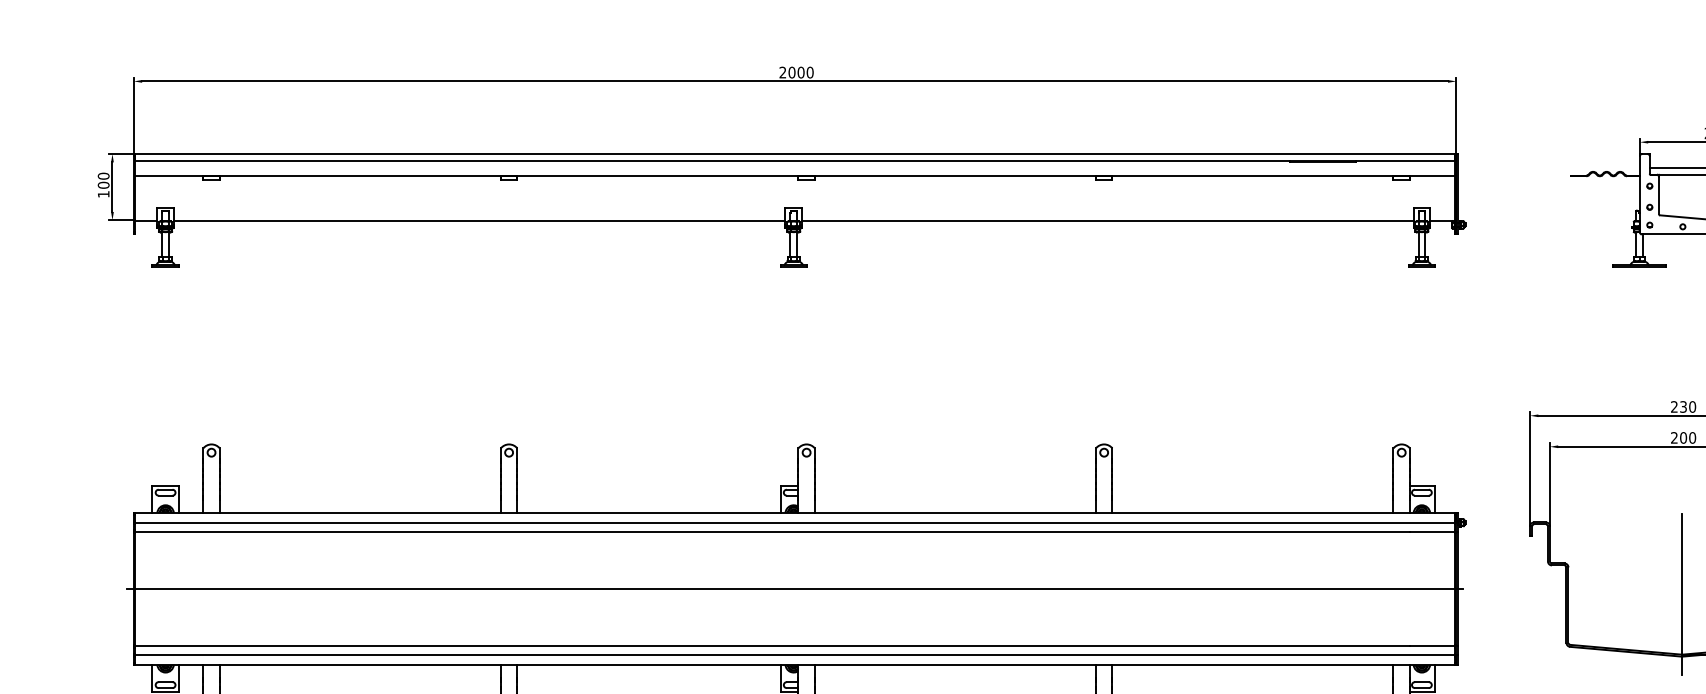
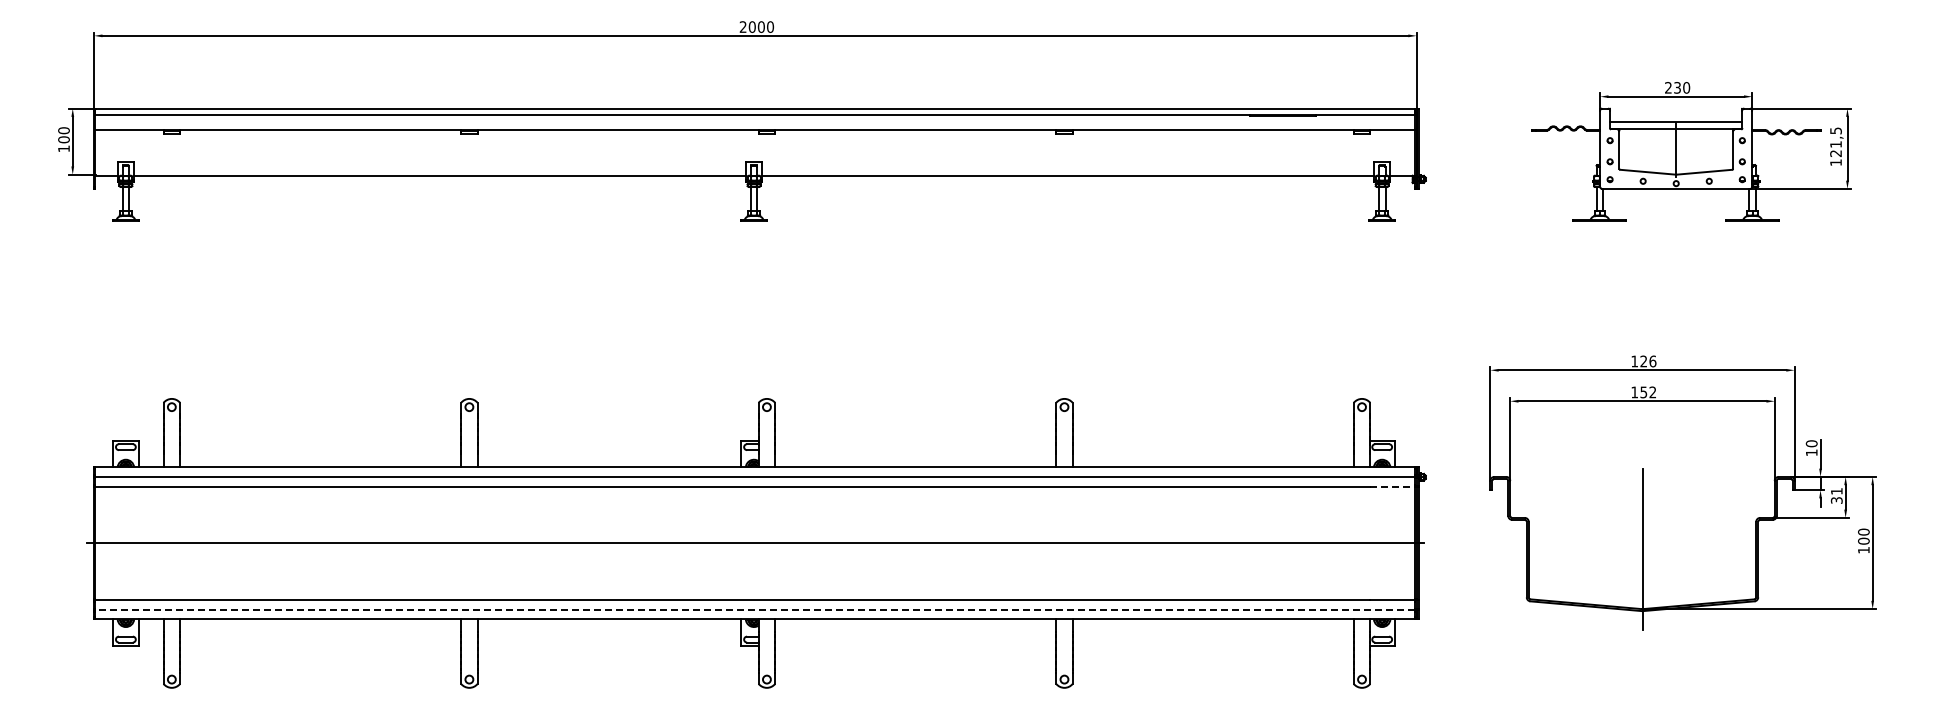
text: (1683, 407) -> (1643, 361), 230 -> 126
text: (1683, 438) -> (1643, 392), 200 -> 152
line: (1433, 532) -> (1393, 486), solid -> dashed
line: (795, 655) -> (755, 609), solid -> dashed

